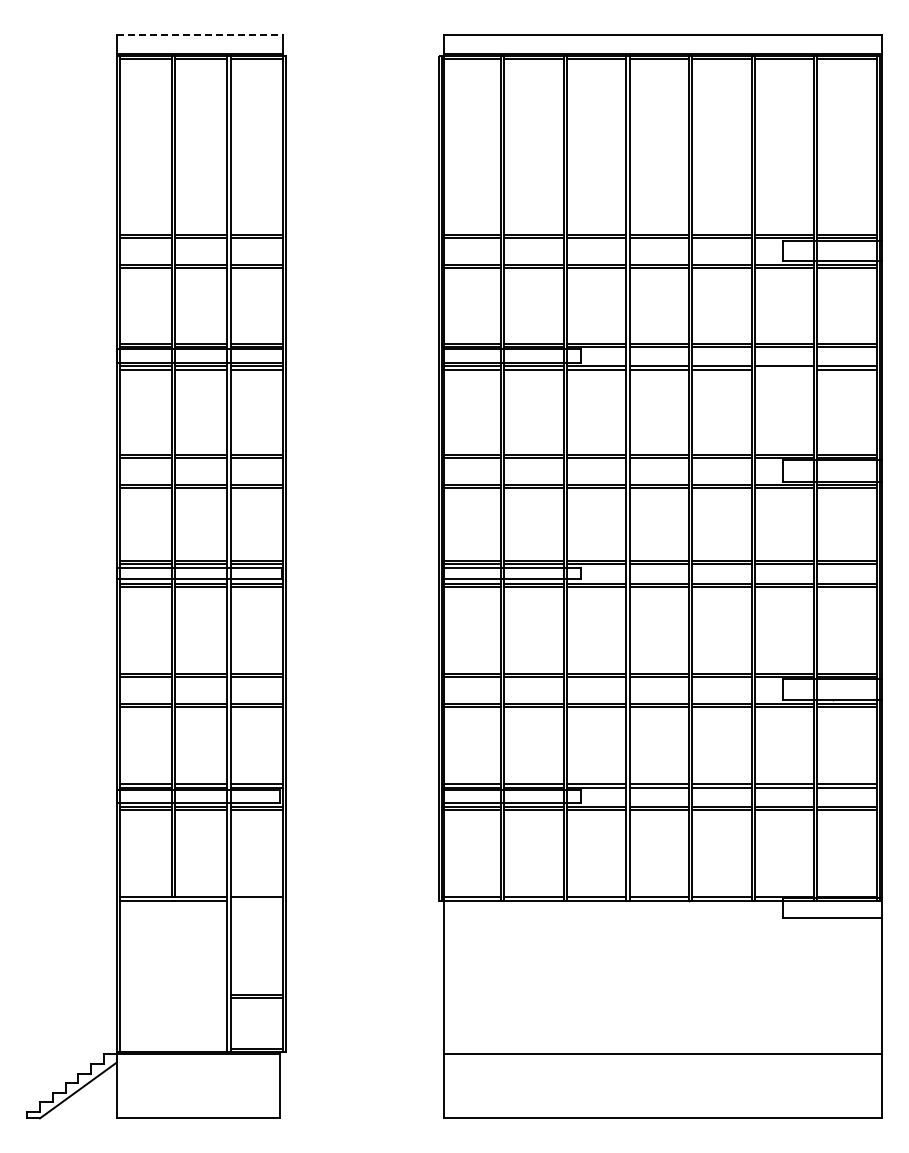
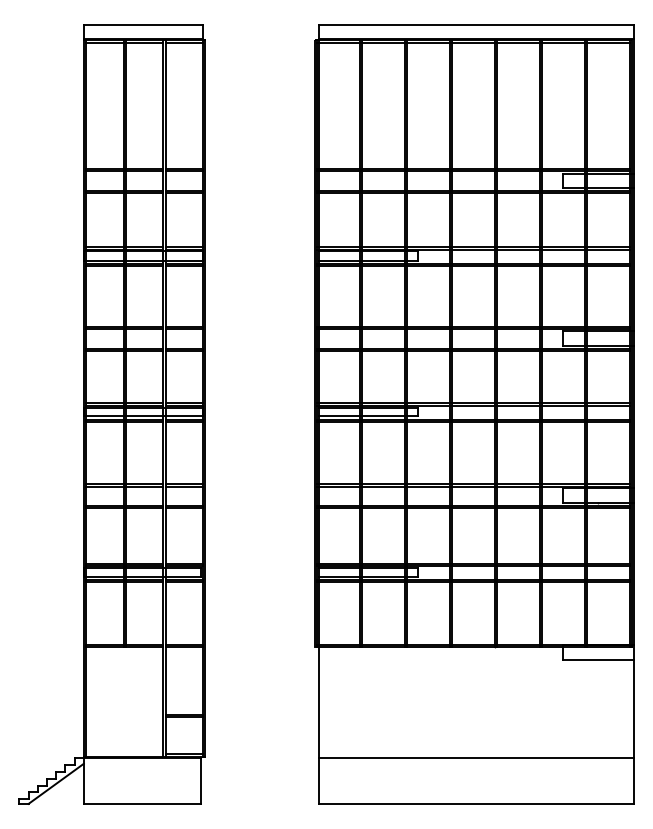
line: (199, 34) -> (143, 25), dashed -> solid
line: (784, 369) -> (563, 265), added
line: (256, 900) -> (184, 647), added

